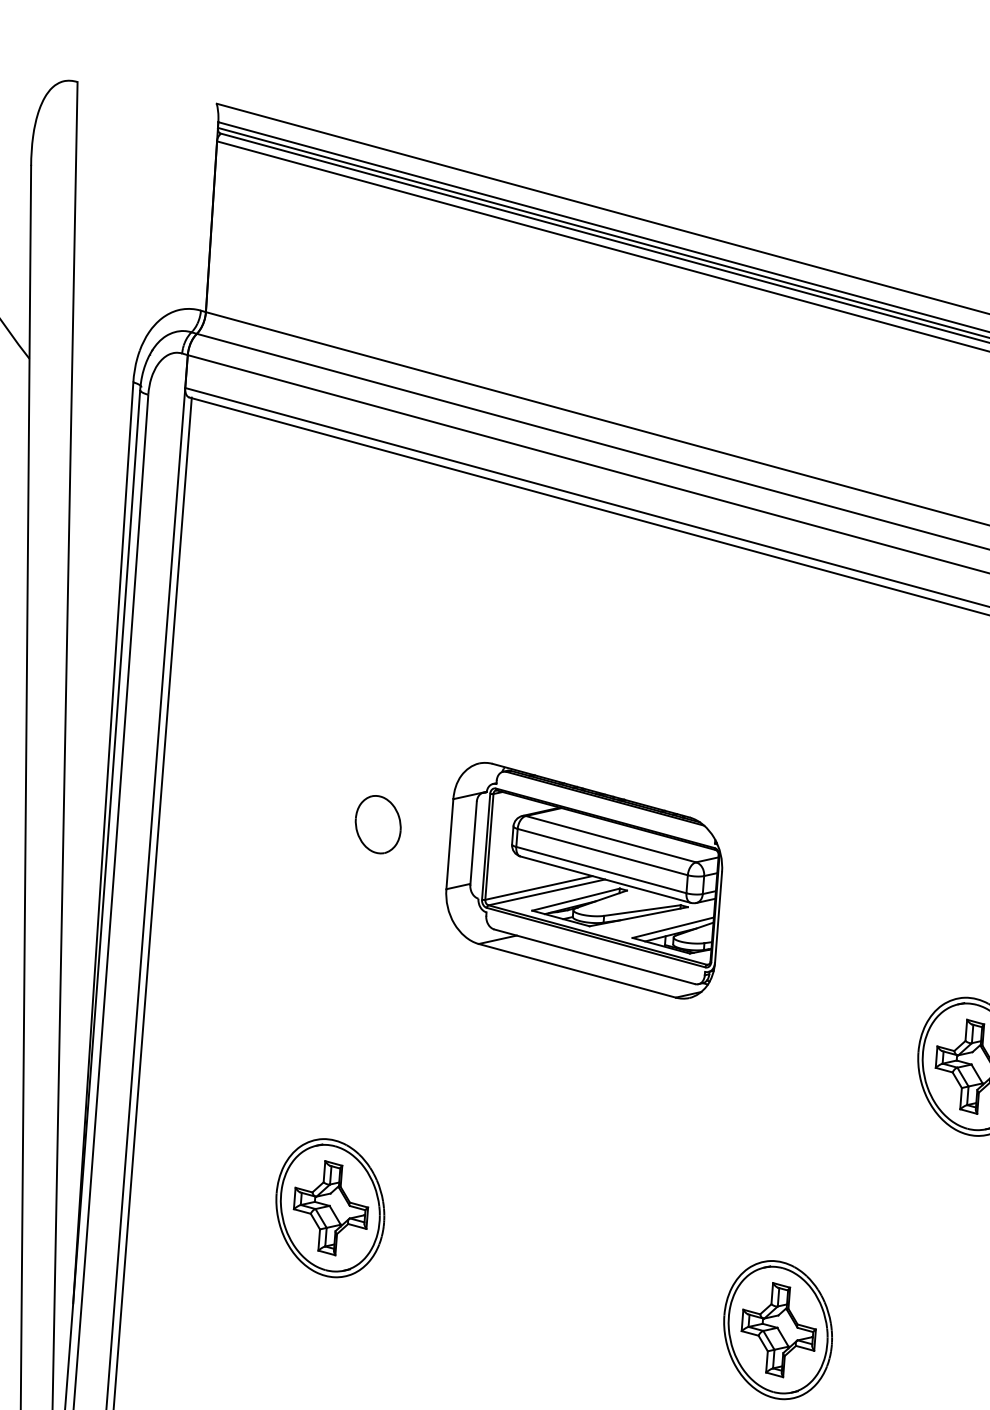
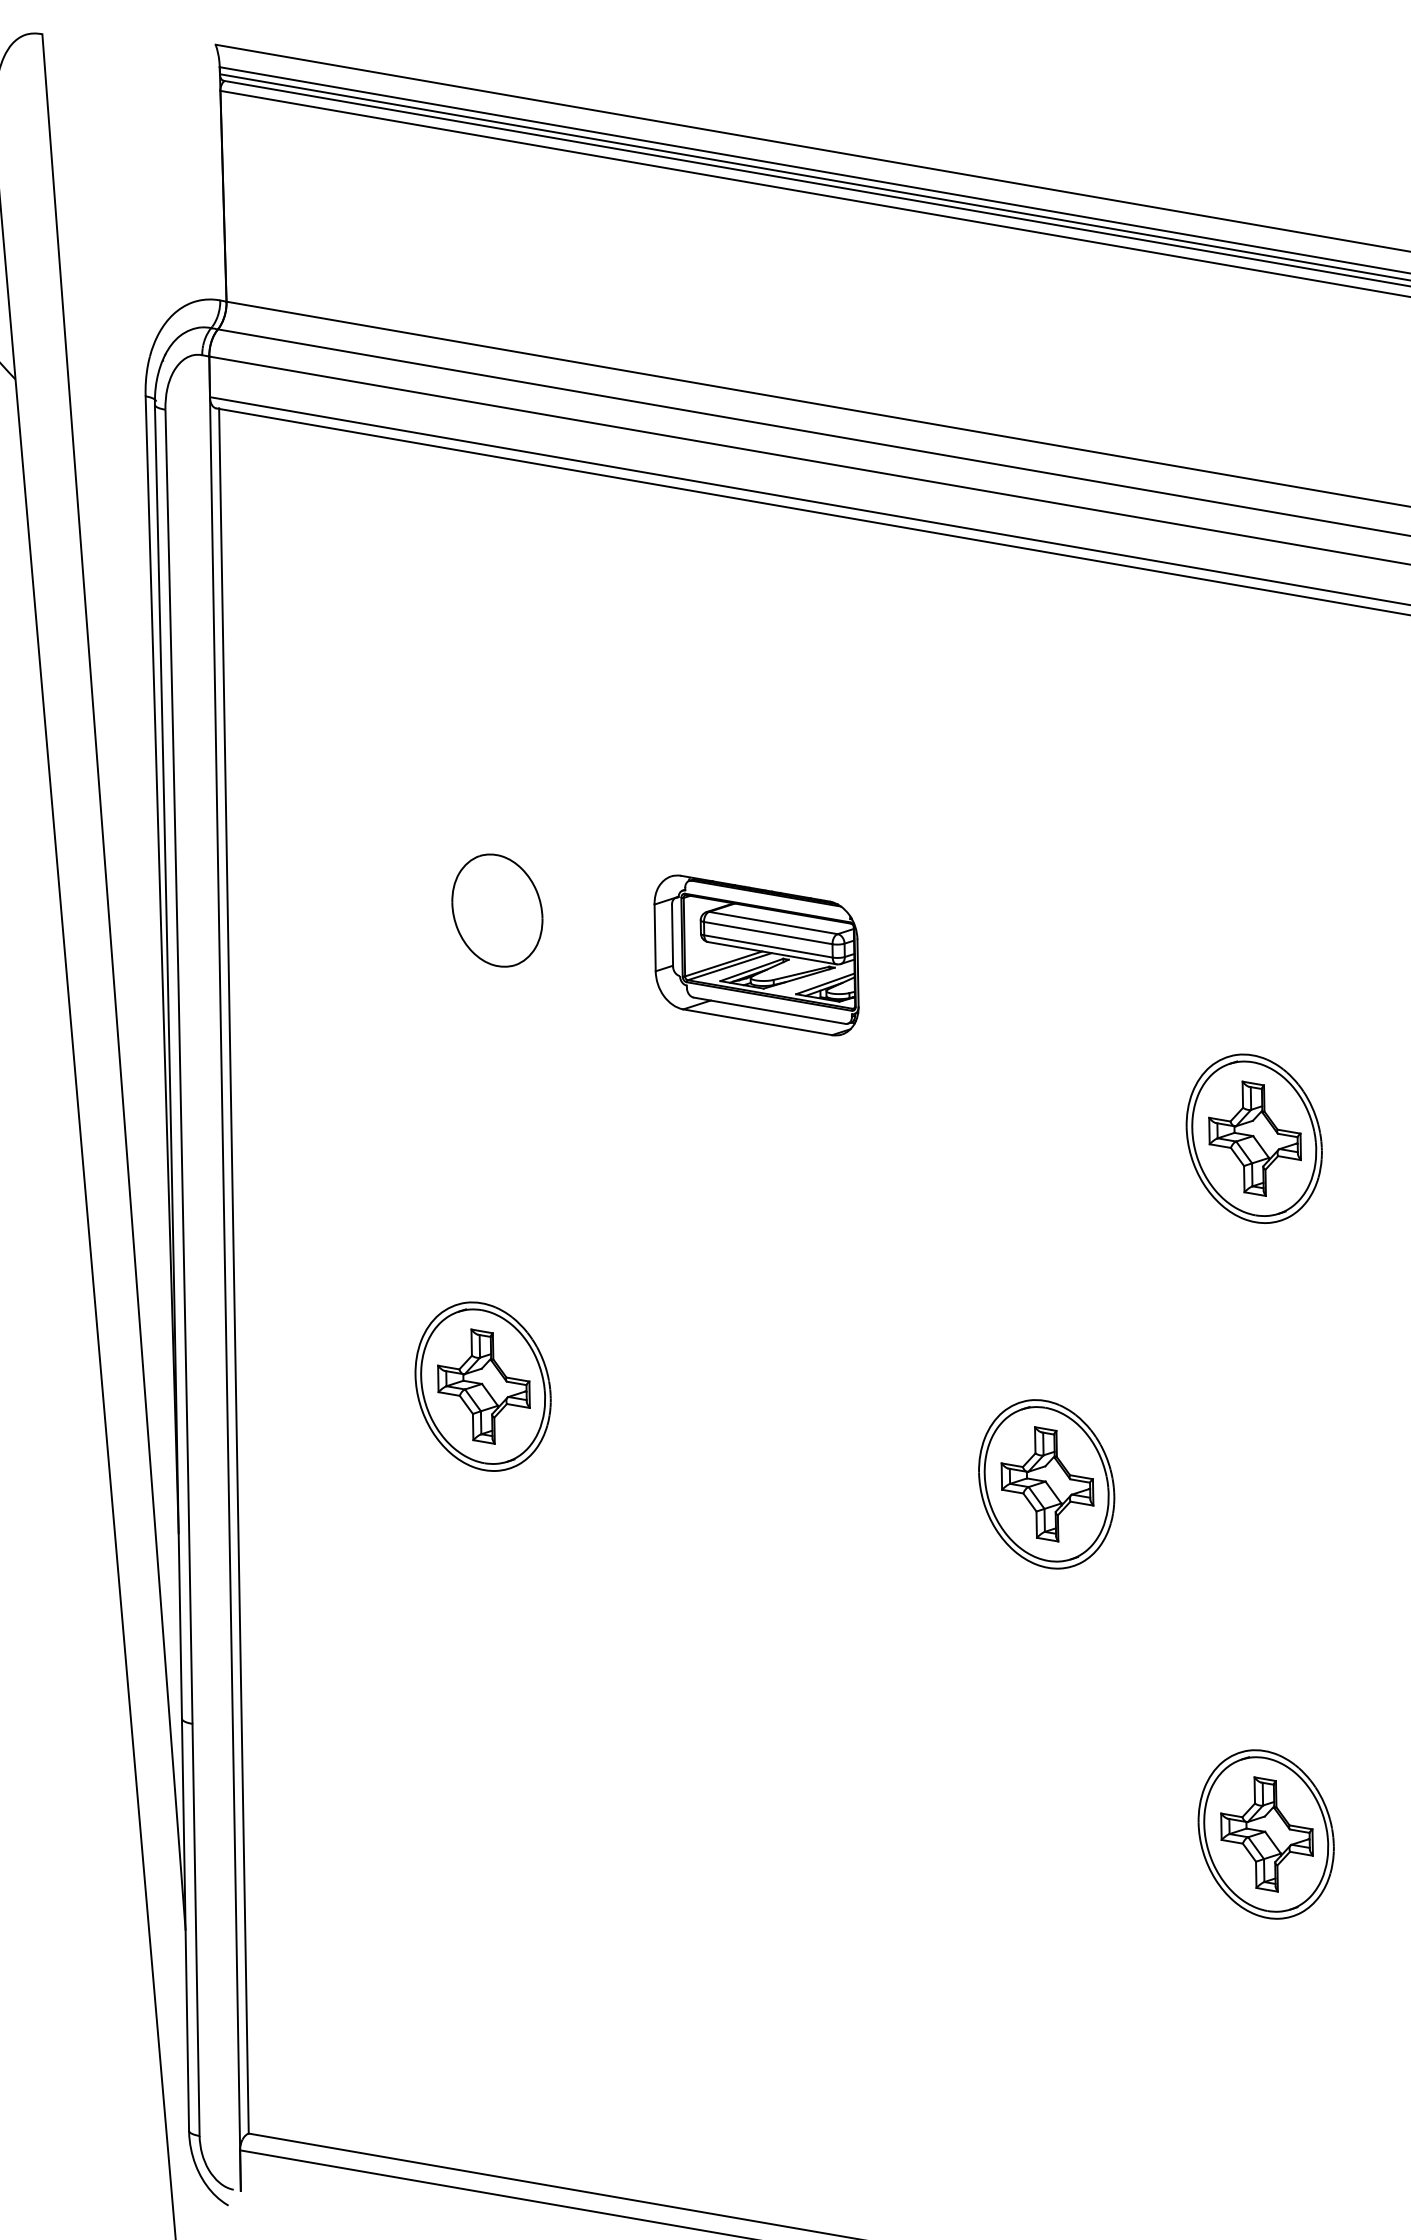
part: (378, 824) -> (497, 910), size x1.6
part: (584, 880) -> (756, 955), size x0.6

